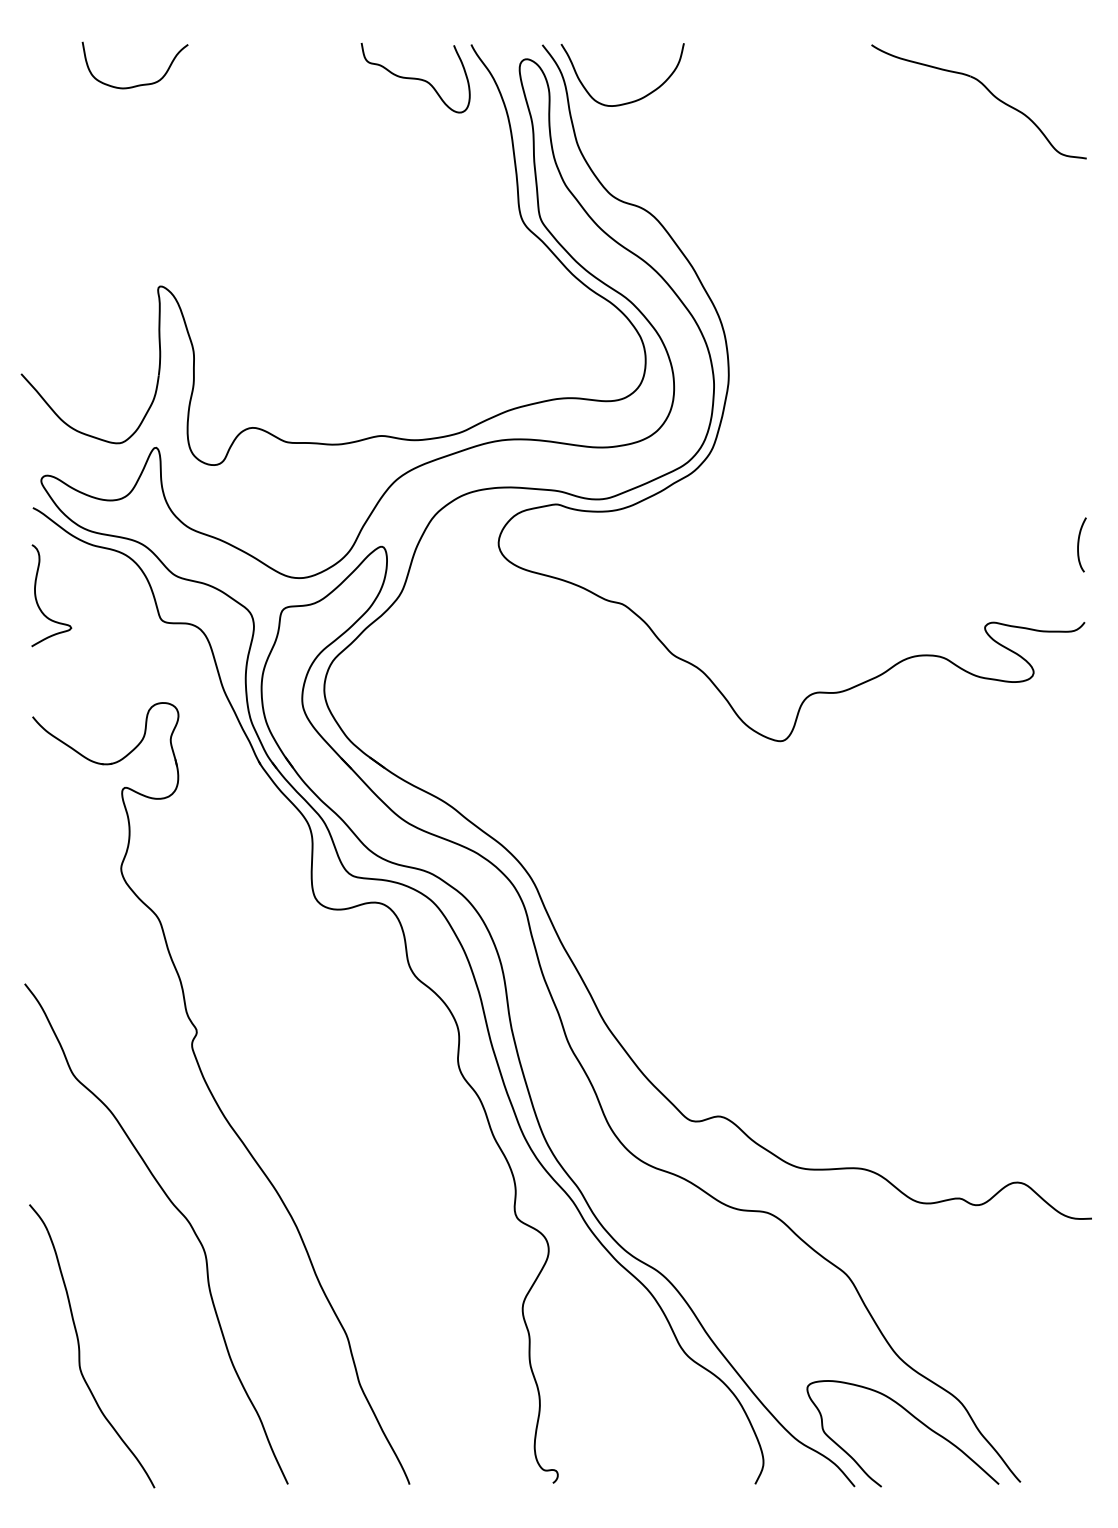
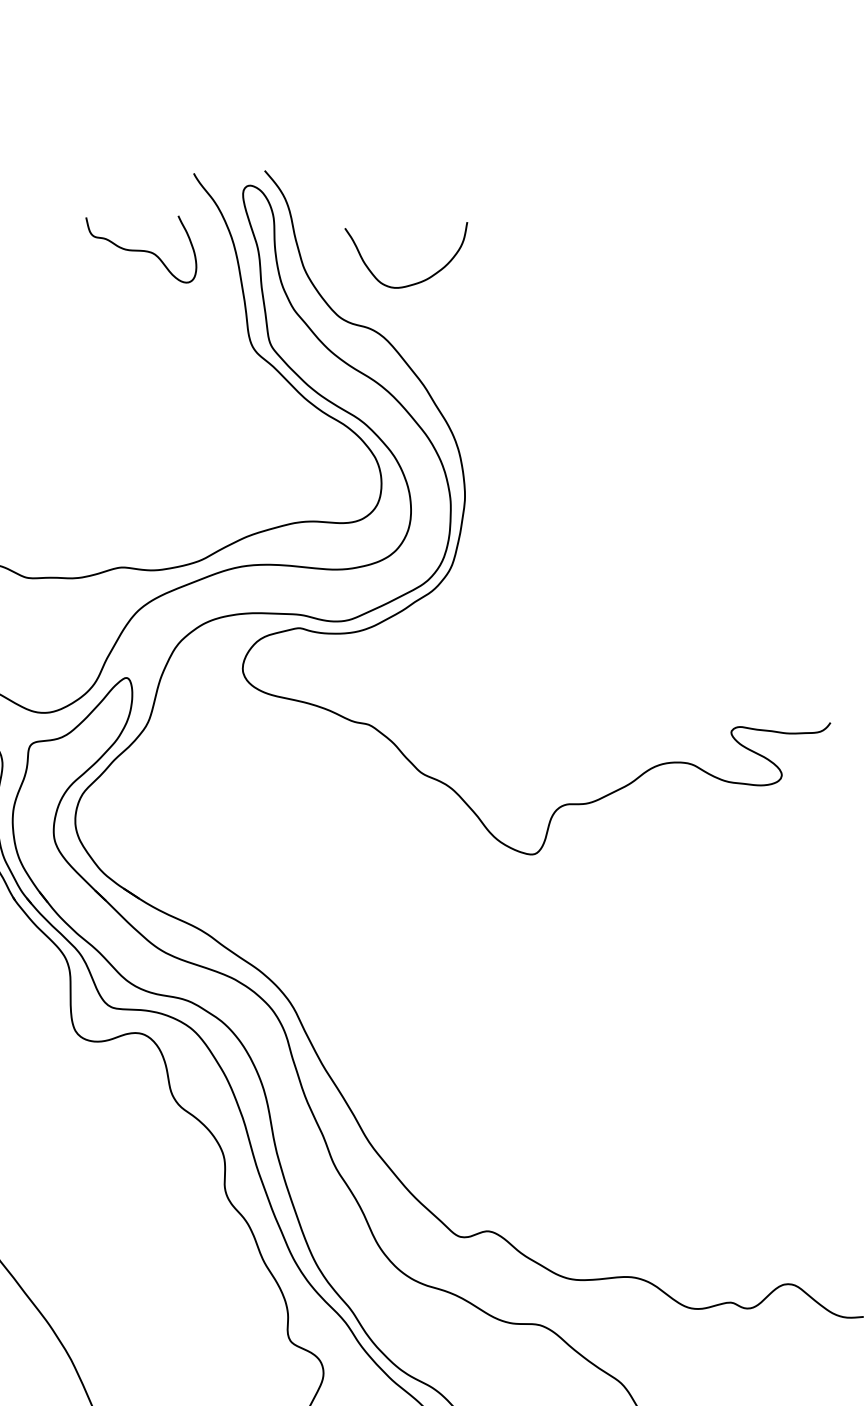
curve: (415, 77) -> (141, 249), moved
part: (988, 91) -> (711, 197), removed
curve: (630, 101) -> (416, 282), moved
curve: (1079, 544) -> (821, 645), removed

